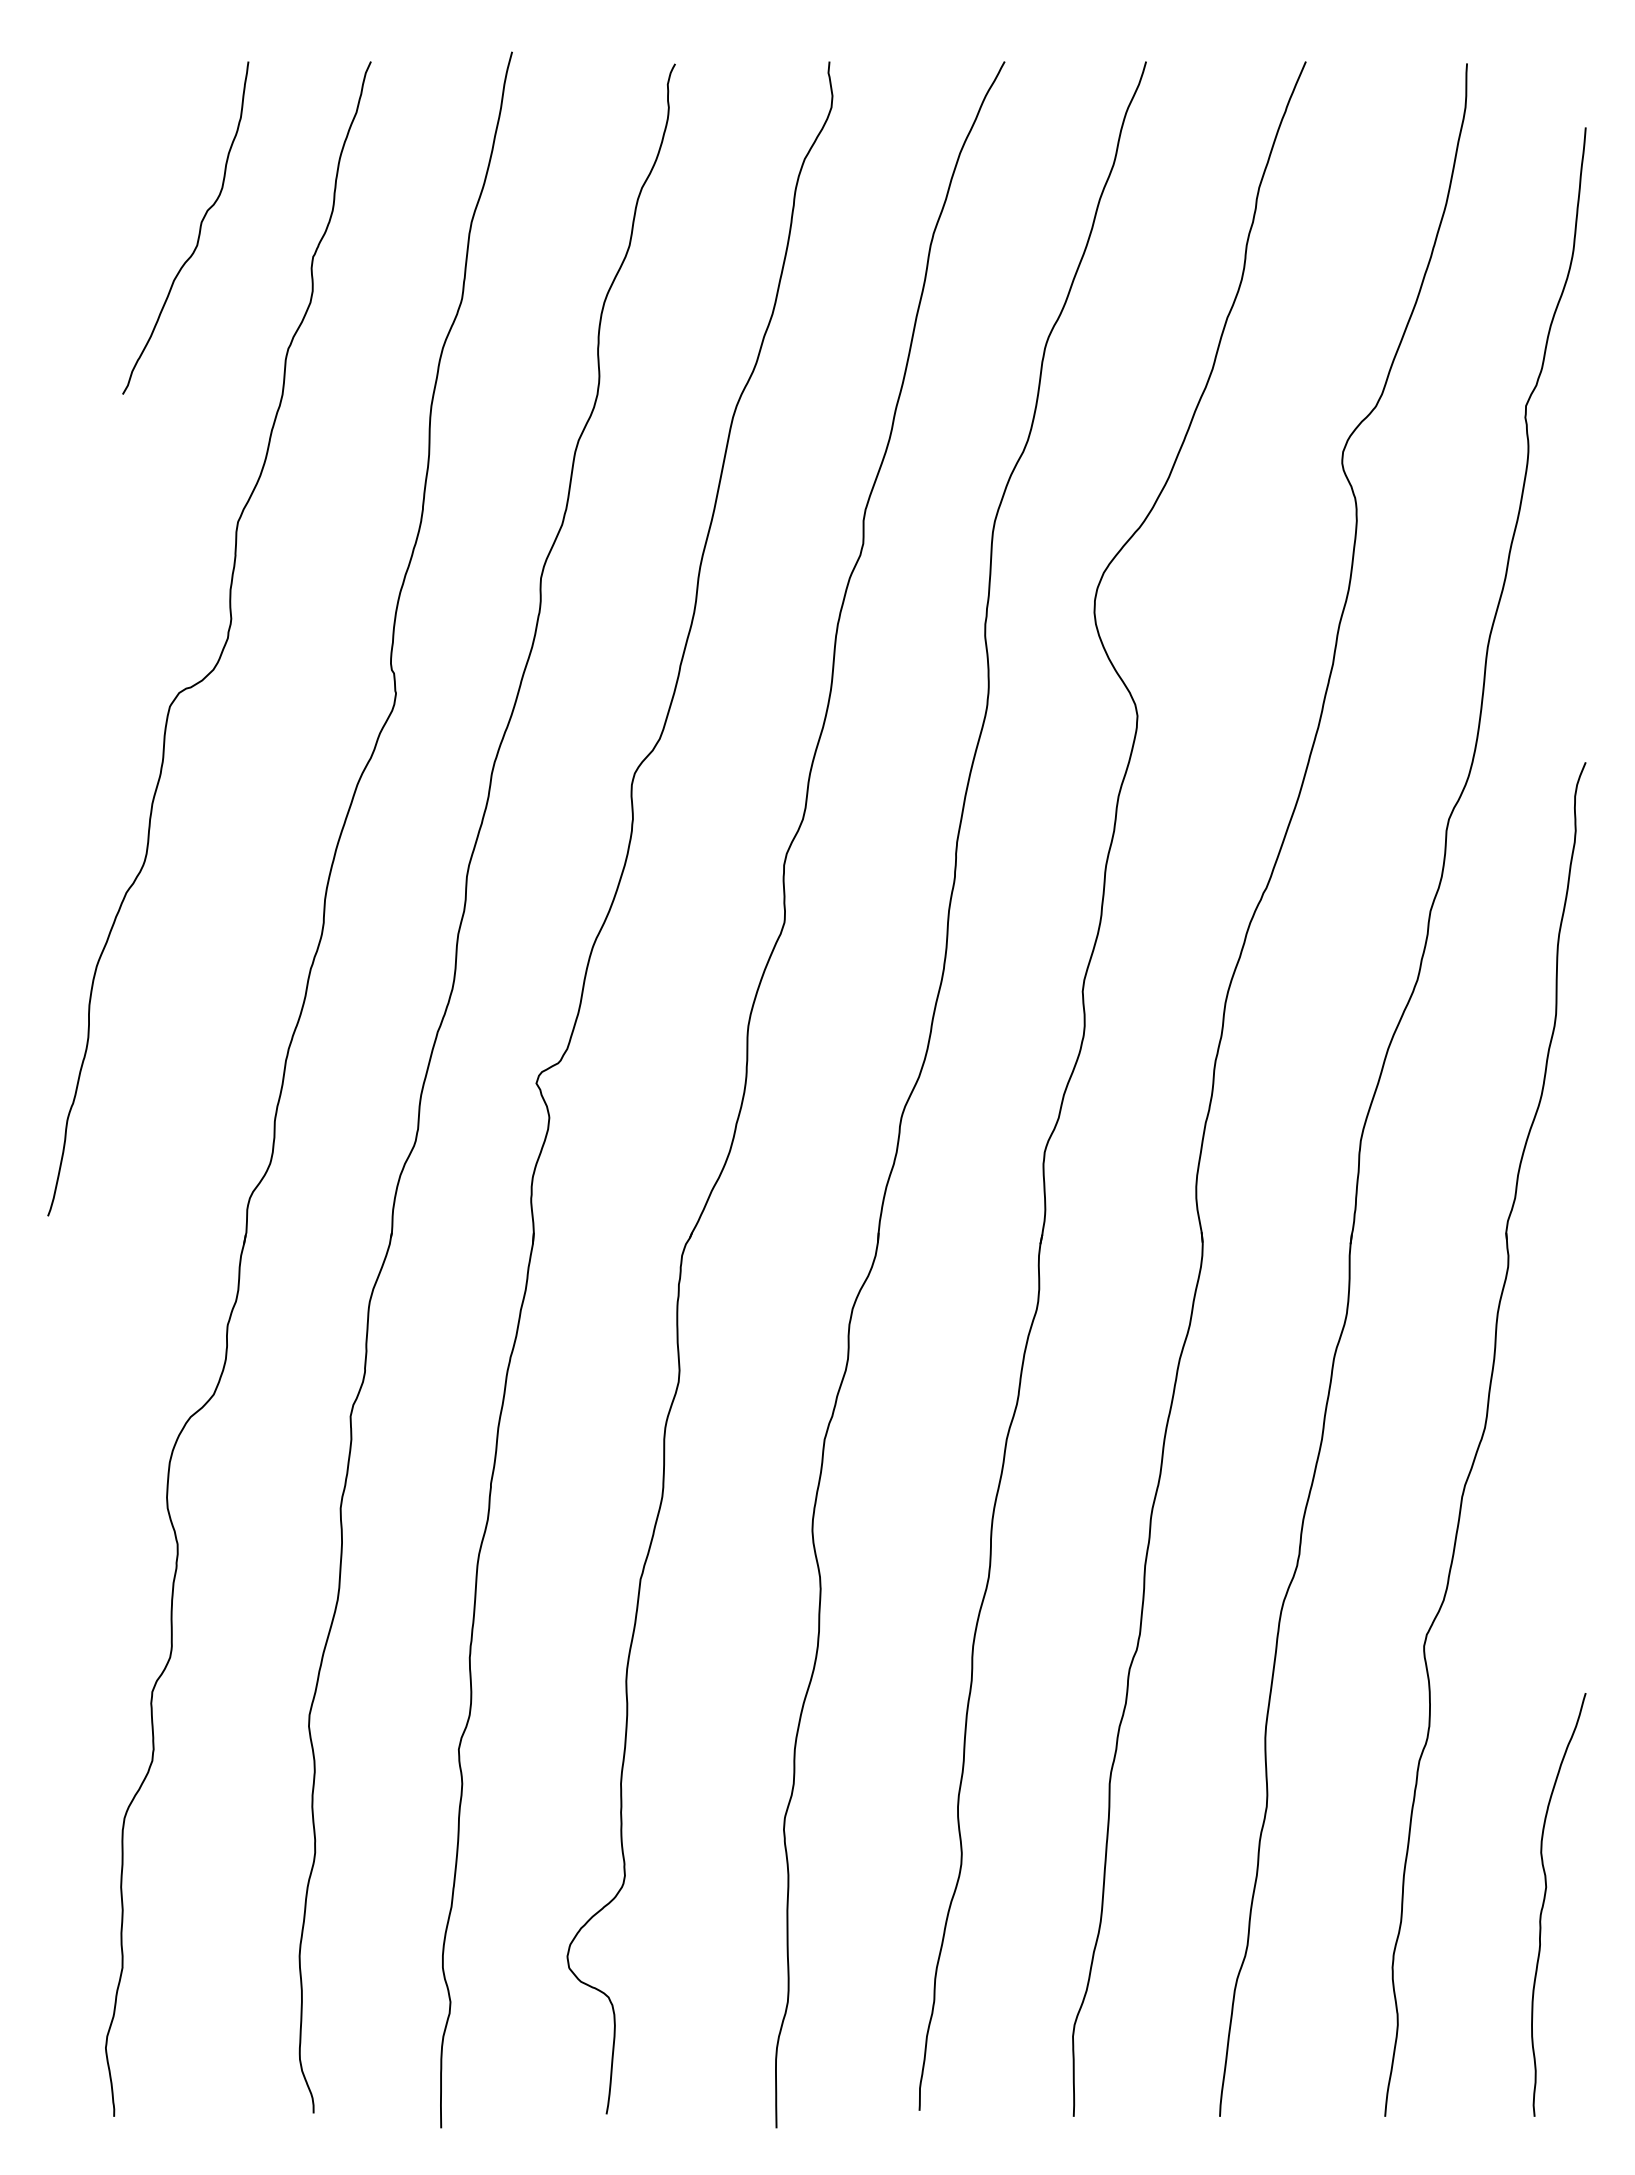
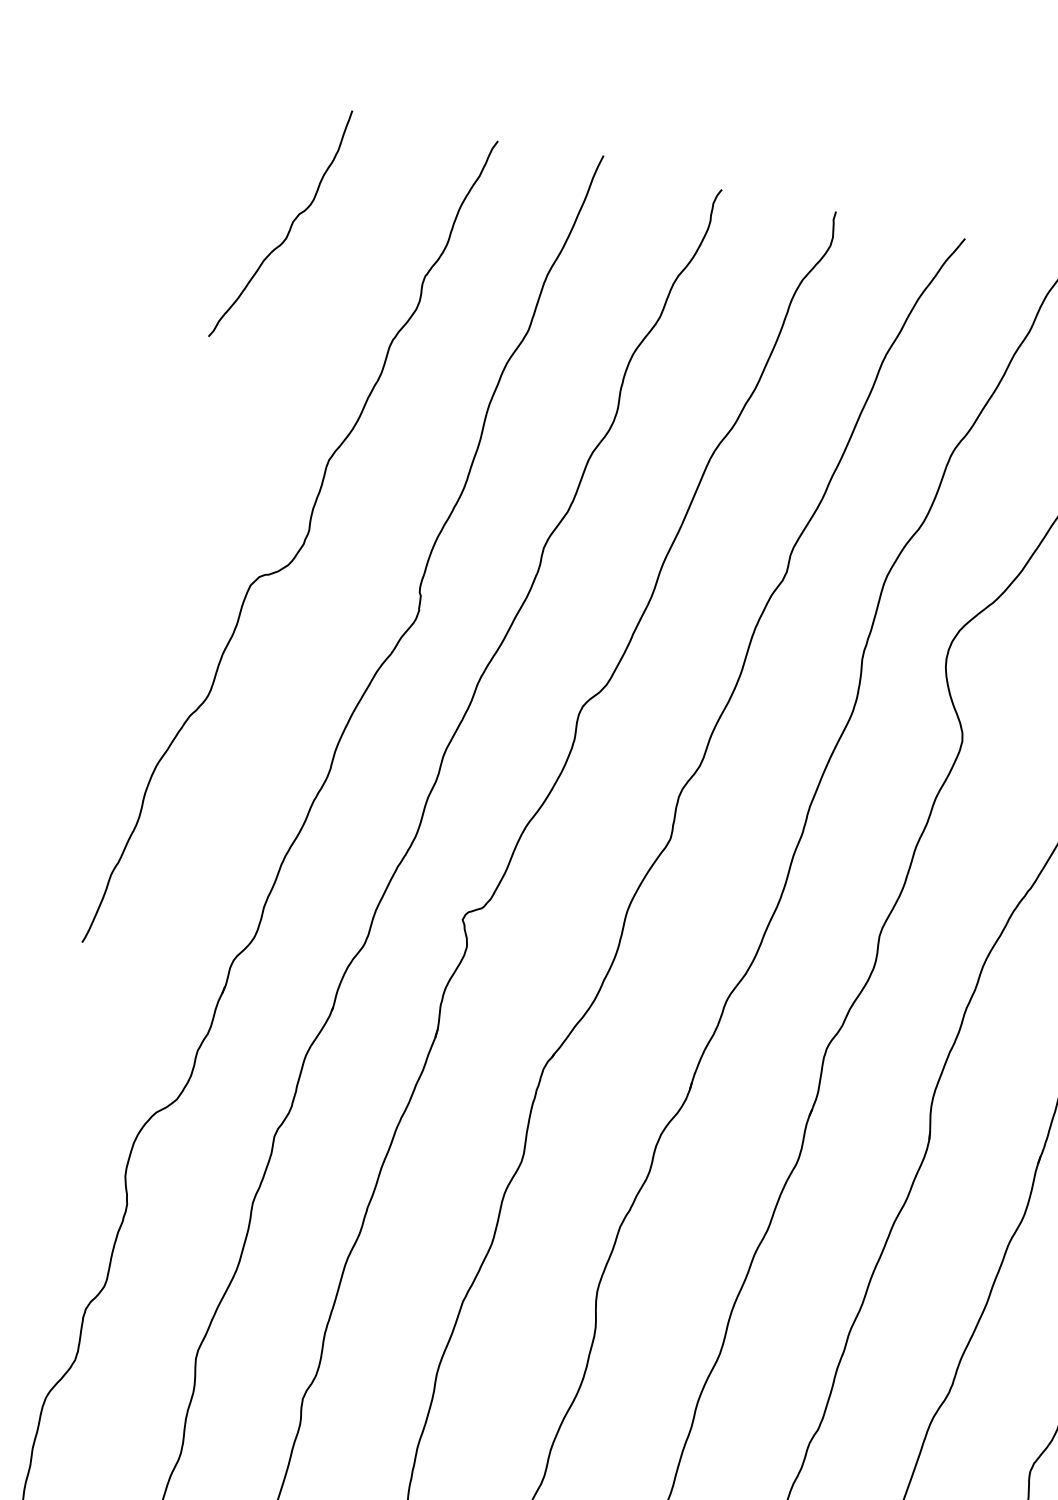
curve: (199, 227) -> (290, 225), moved

